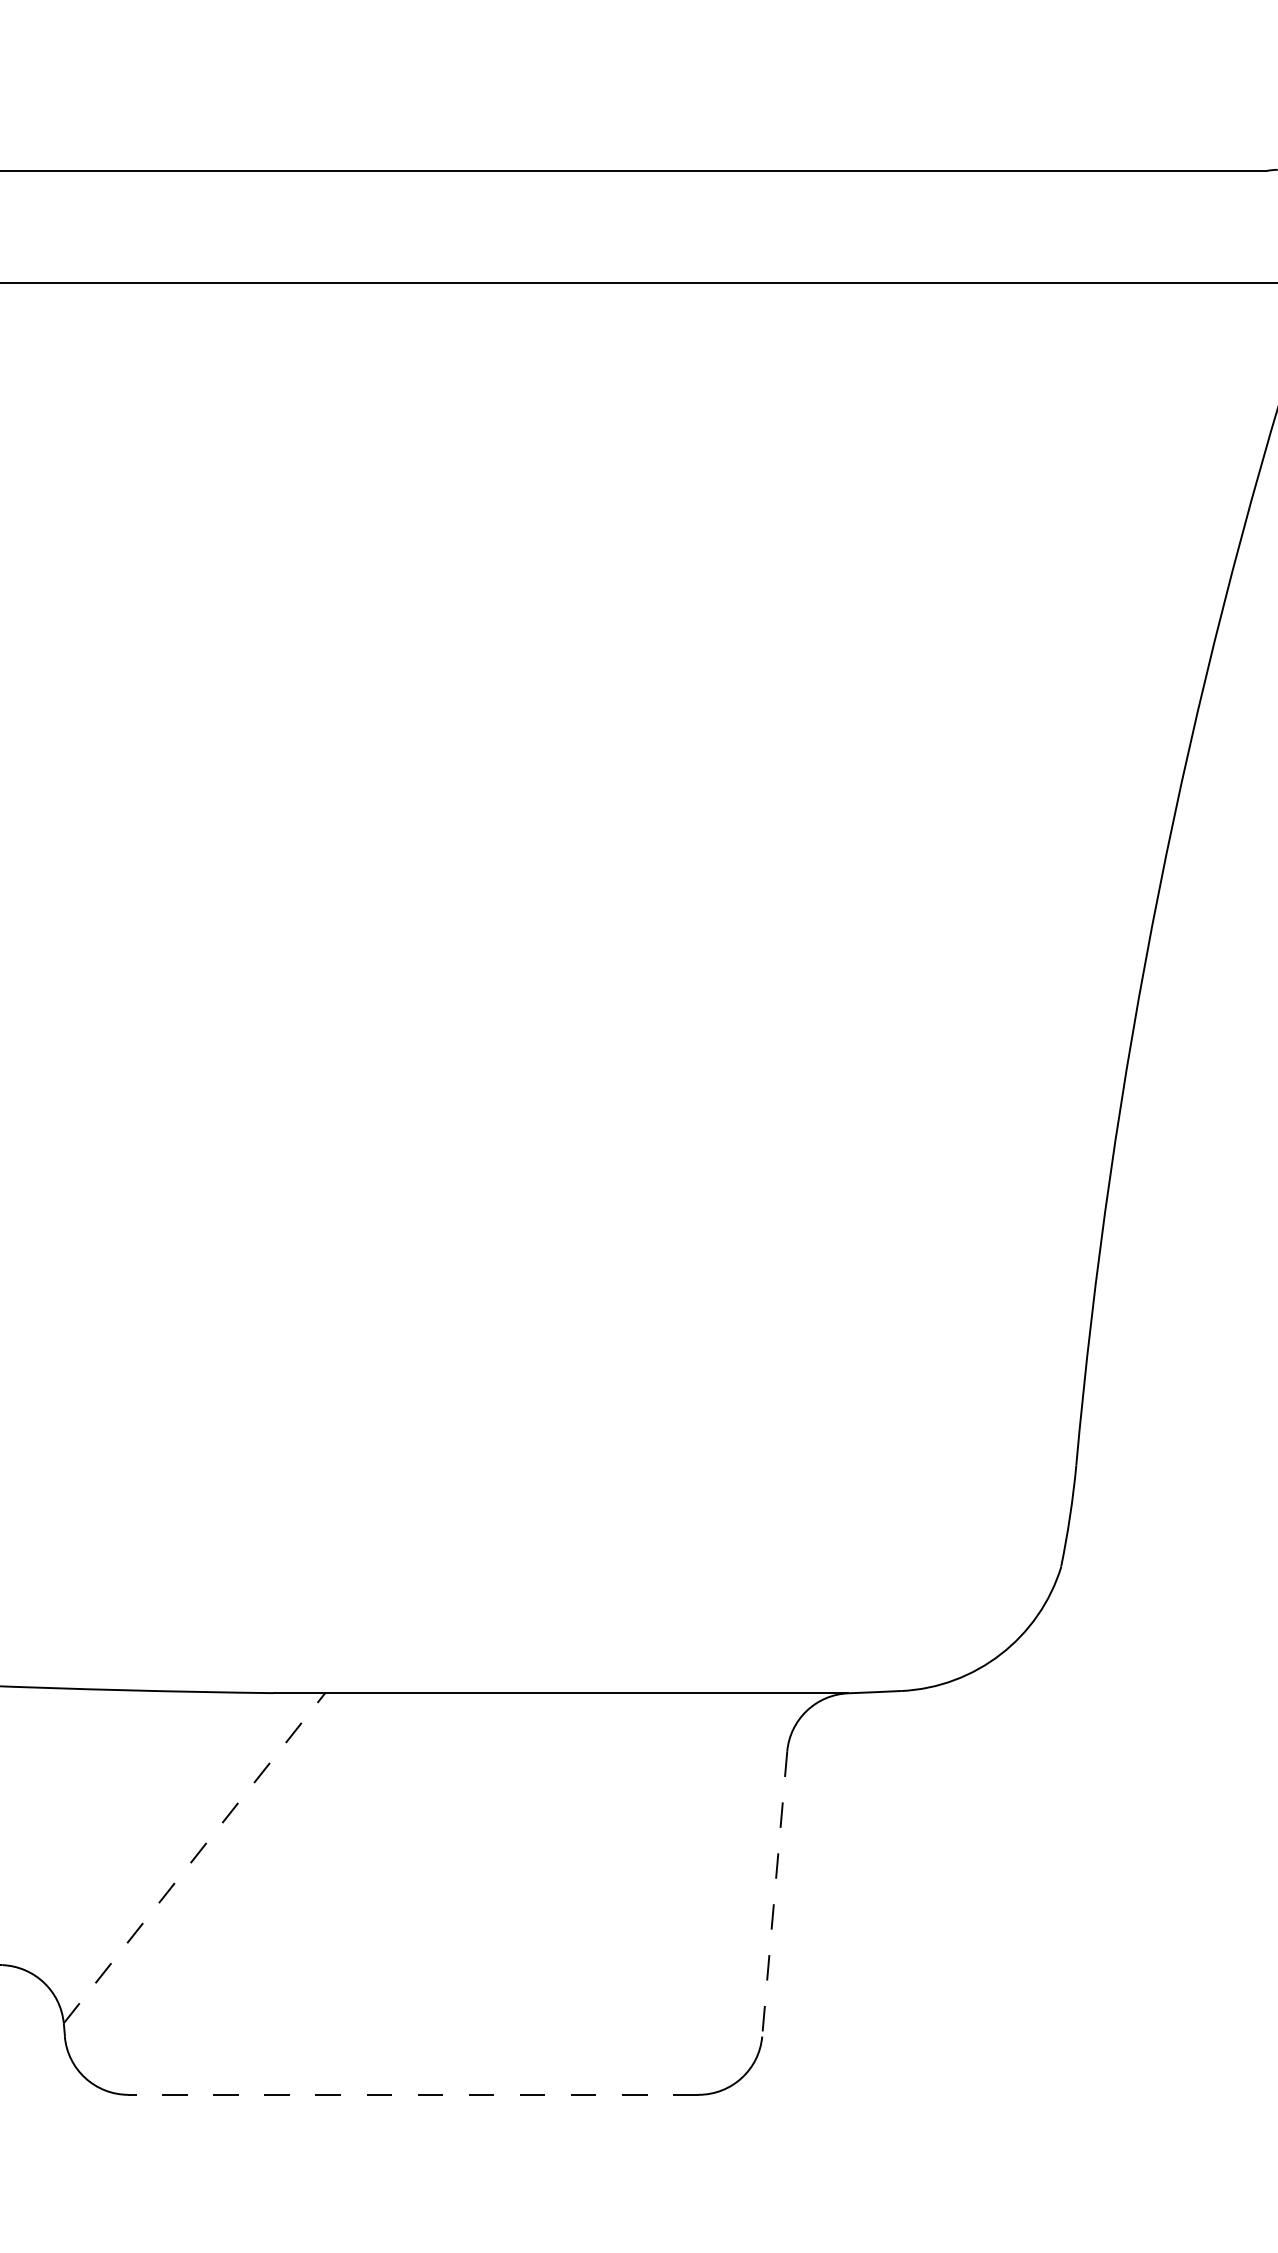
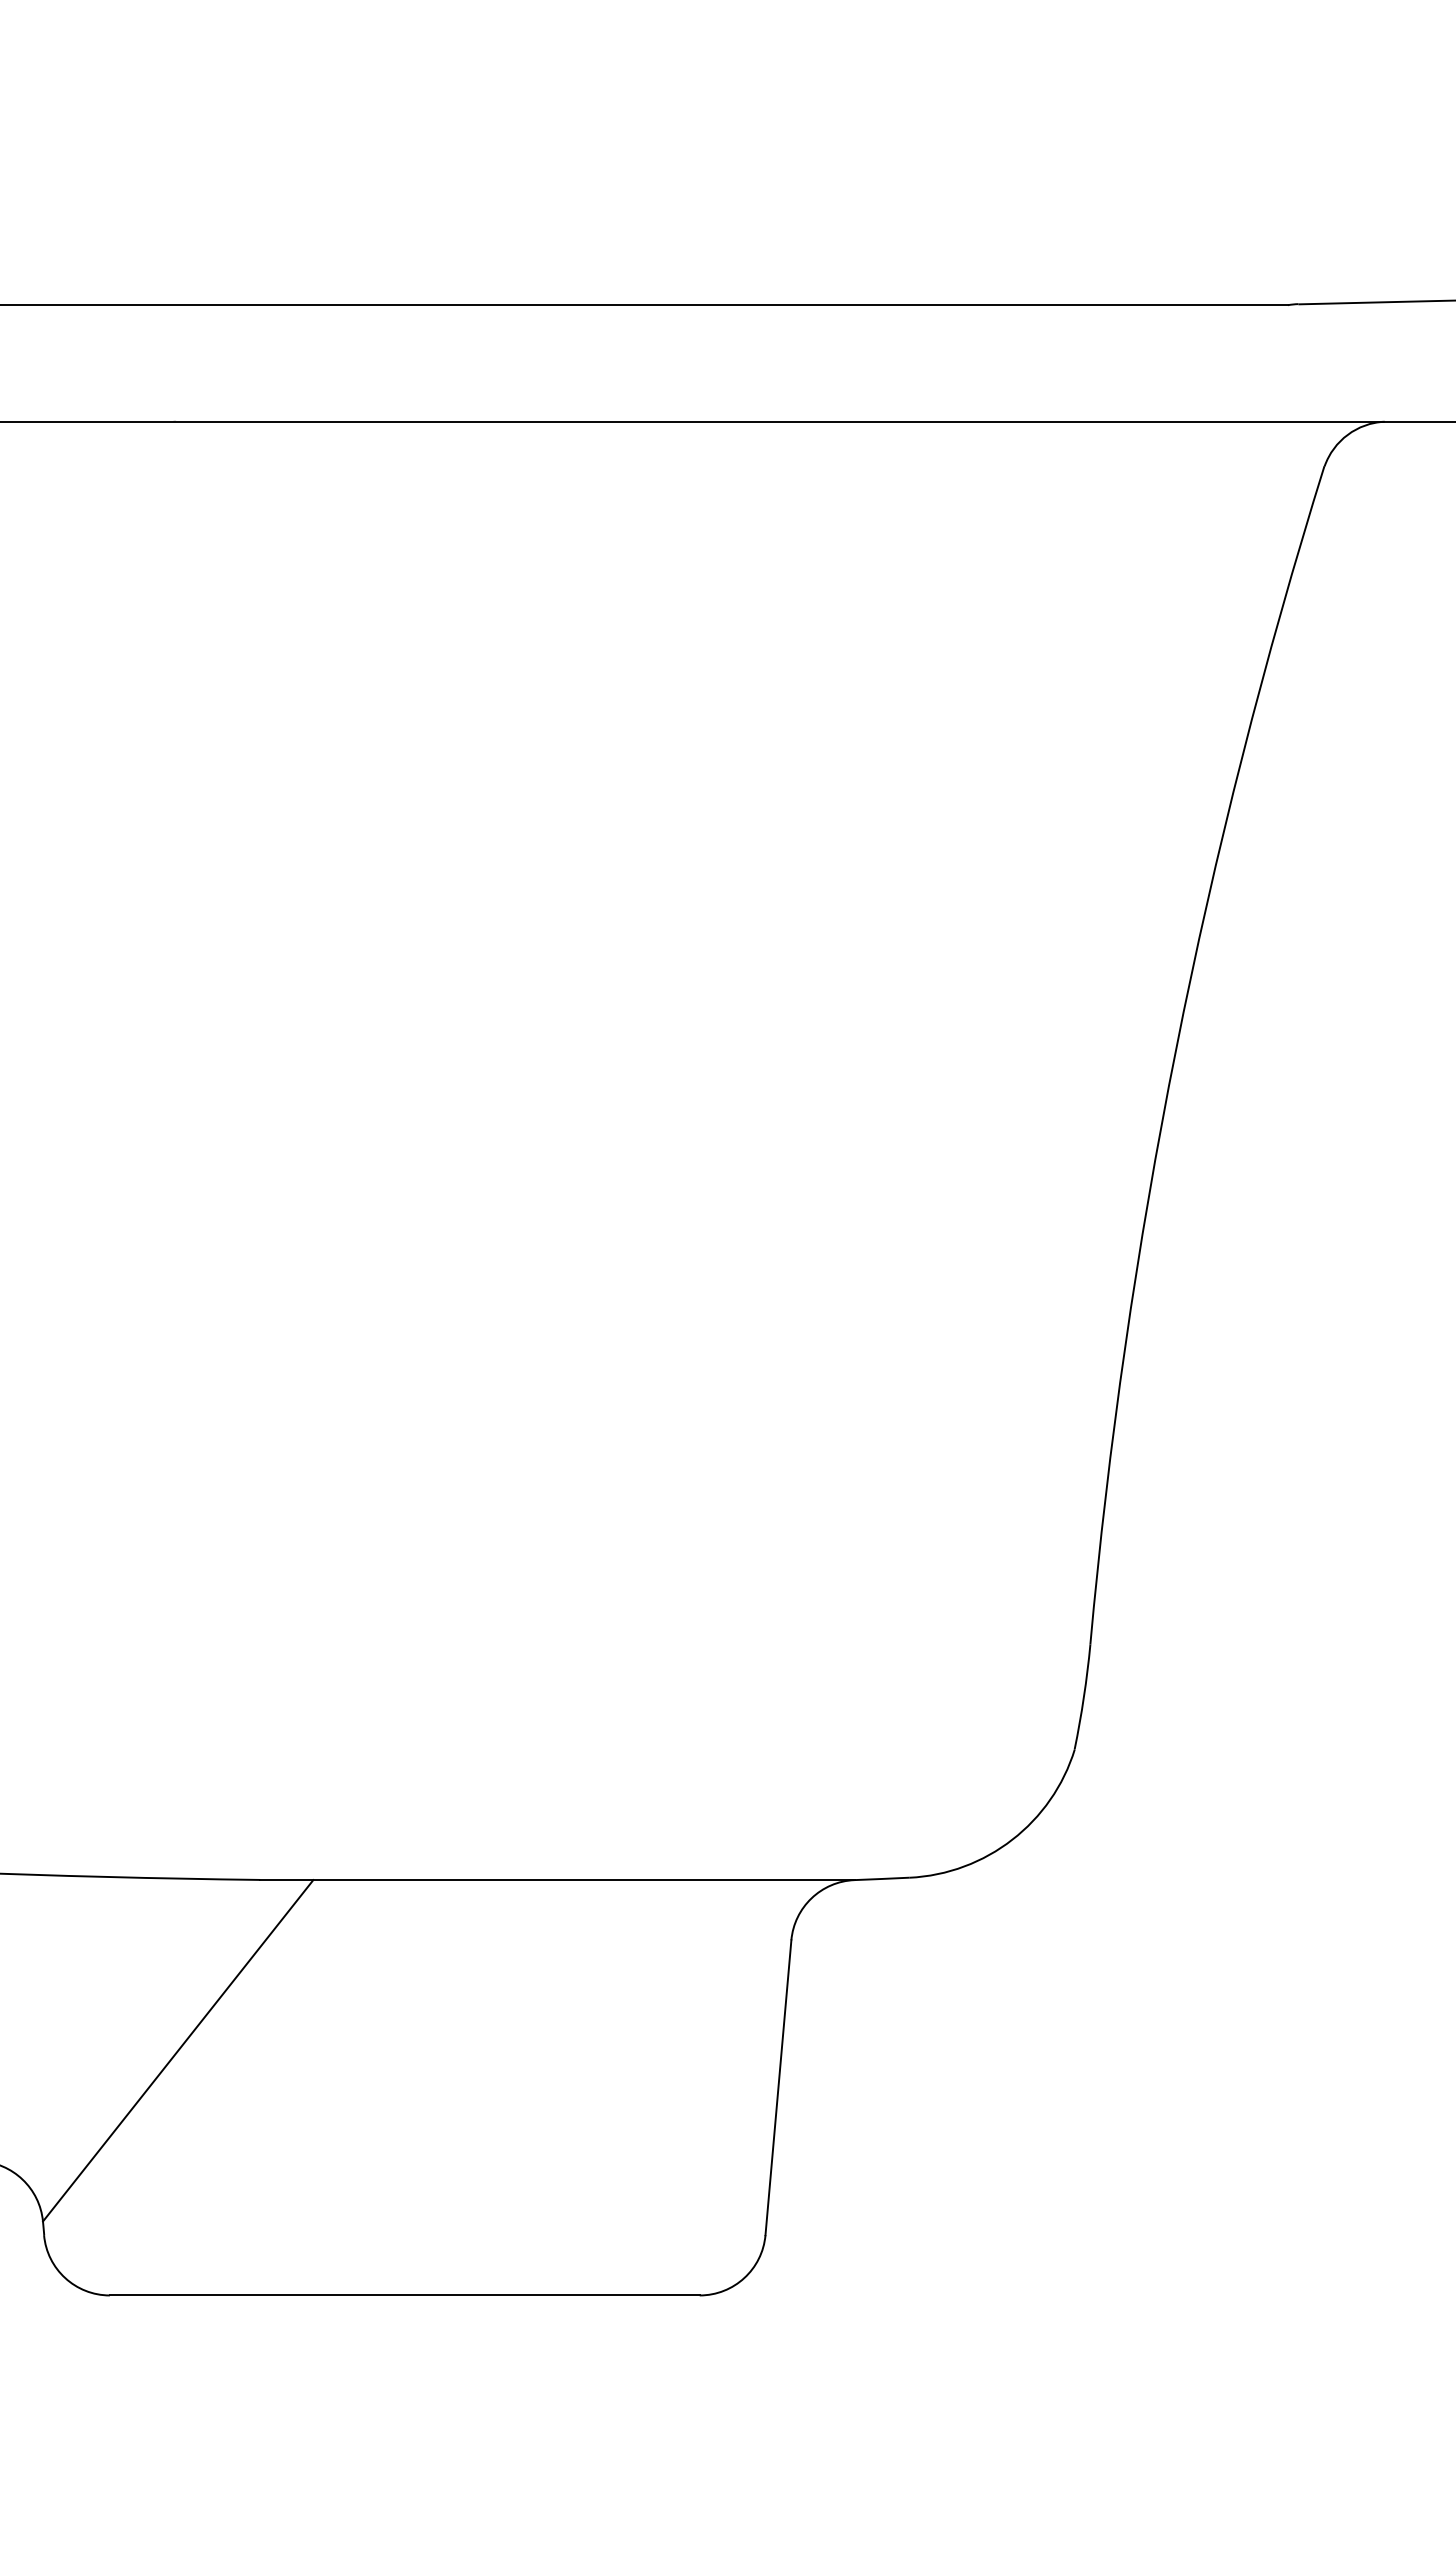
line: (194, 1858) -> (178, 2050), dashed -> solid
line: (774, 1894) -> (778, 2088), dashed -> solid
line: (413, 2094) -> (404, 2295), dashed -> solid

